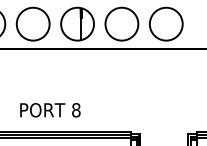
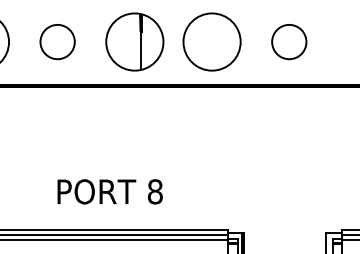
circle: (32, 23) -> (56, 40), size x0.6
circle: (165, 23) -> (287, 40), size x0.6
text: (50, 110) -> (110, 192), moved

